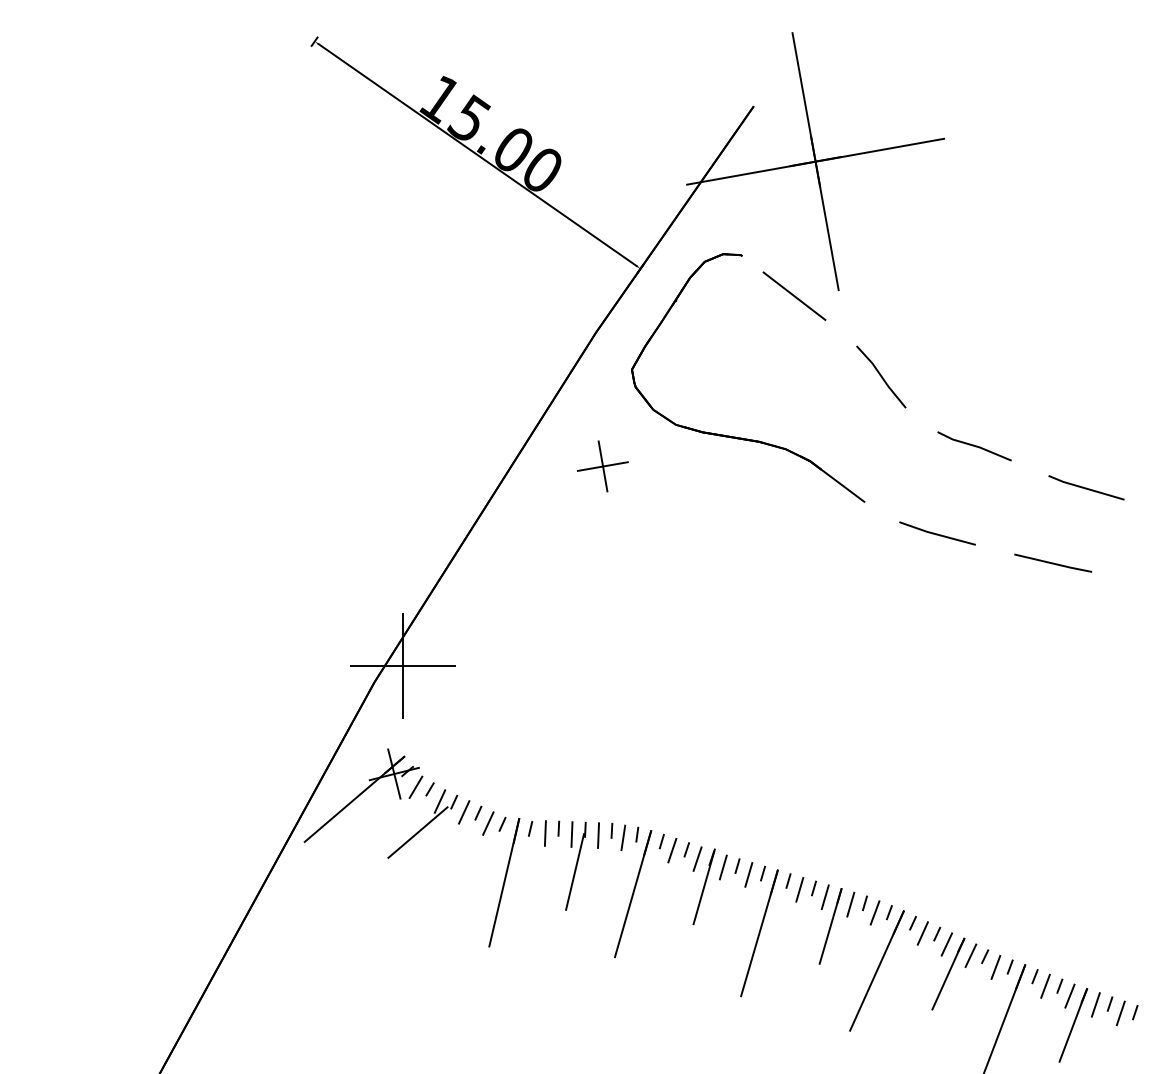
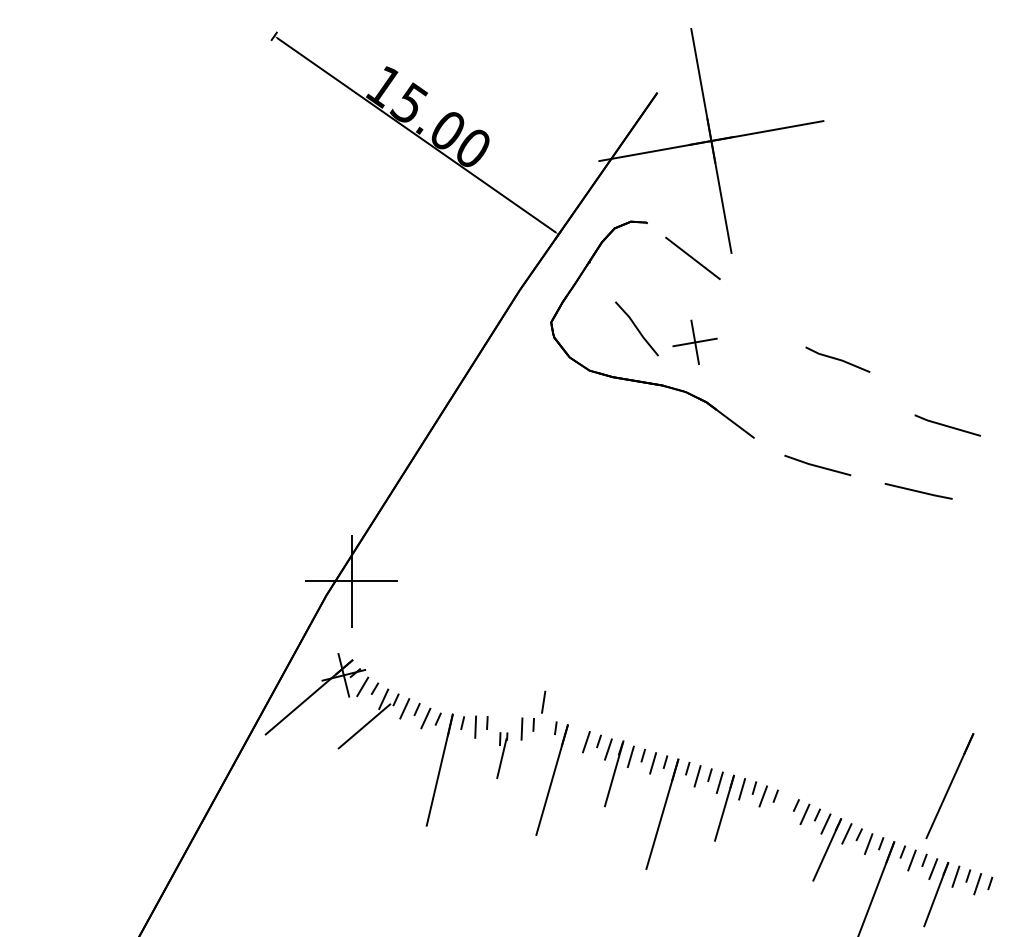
line: (881, 376) -> (637, 328), moved
line: (974, 446) -> (837, 359), moved
part: (602, 466) -> (694, 342), moved
line: (623, 837) -> (543, 701), moved
line: (661, 841) -> (576, 734), removed
part: (575, 865) -> (501, 755), size x0.6
line: (876, 970) -> (949, 785), moved

